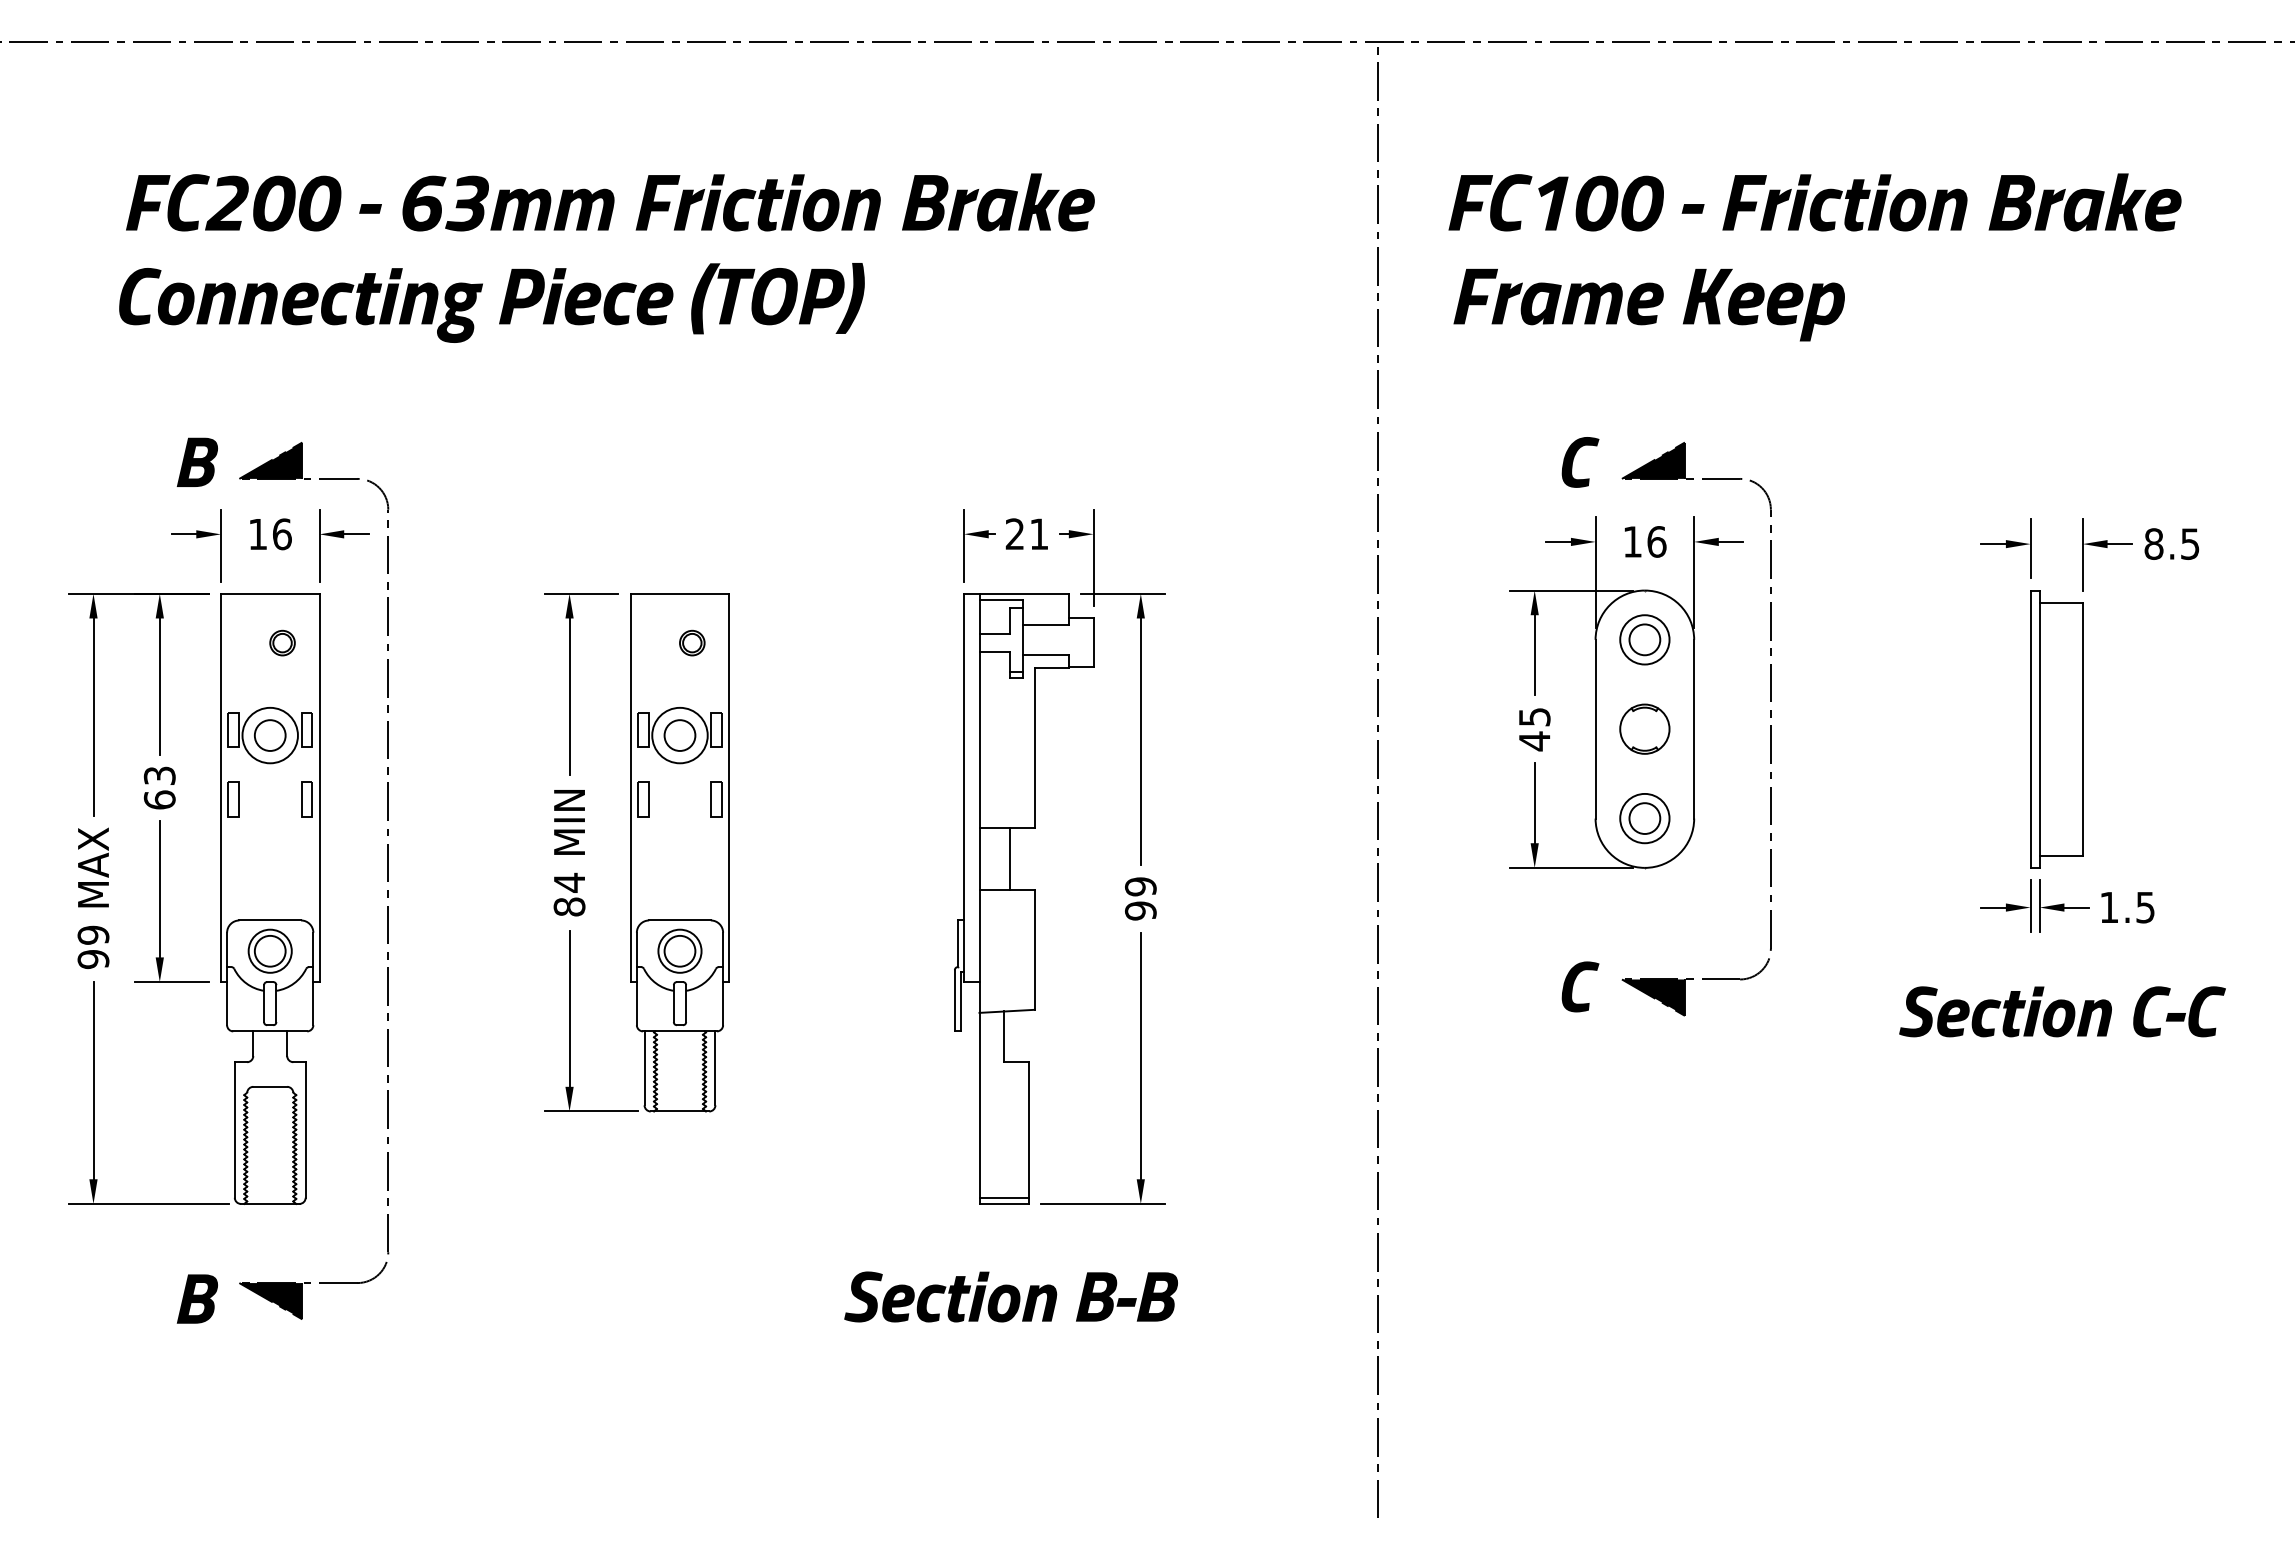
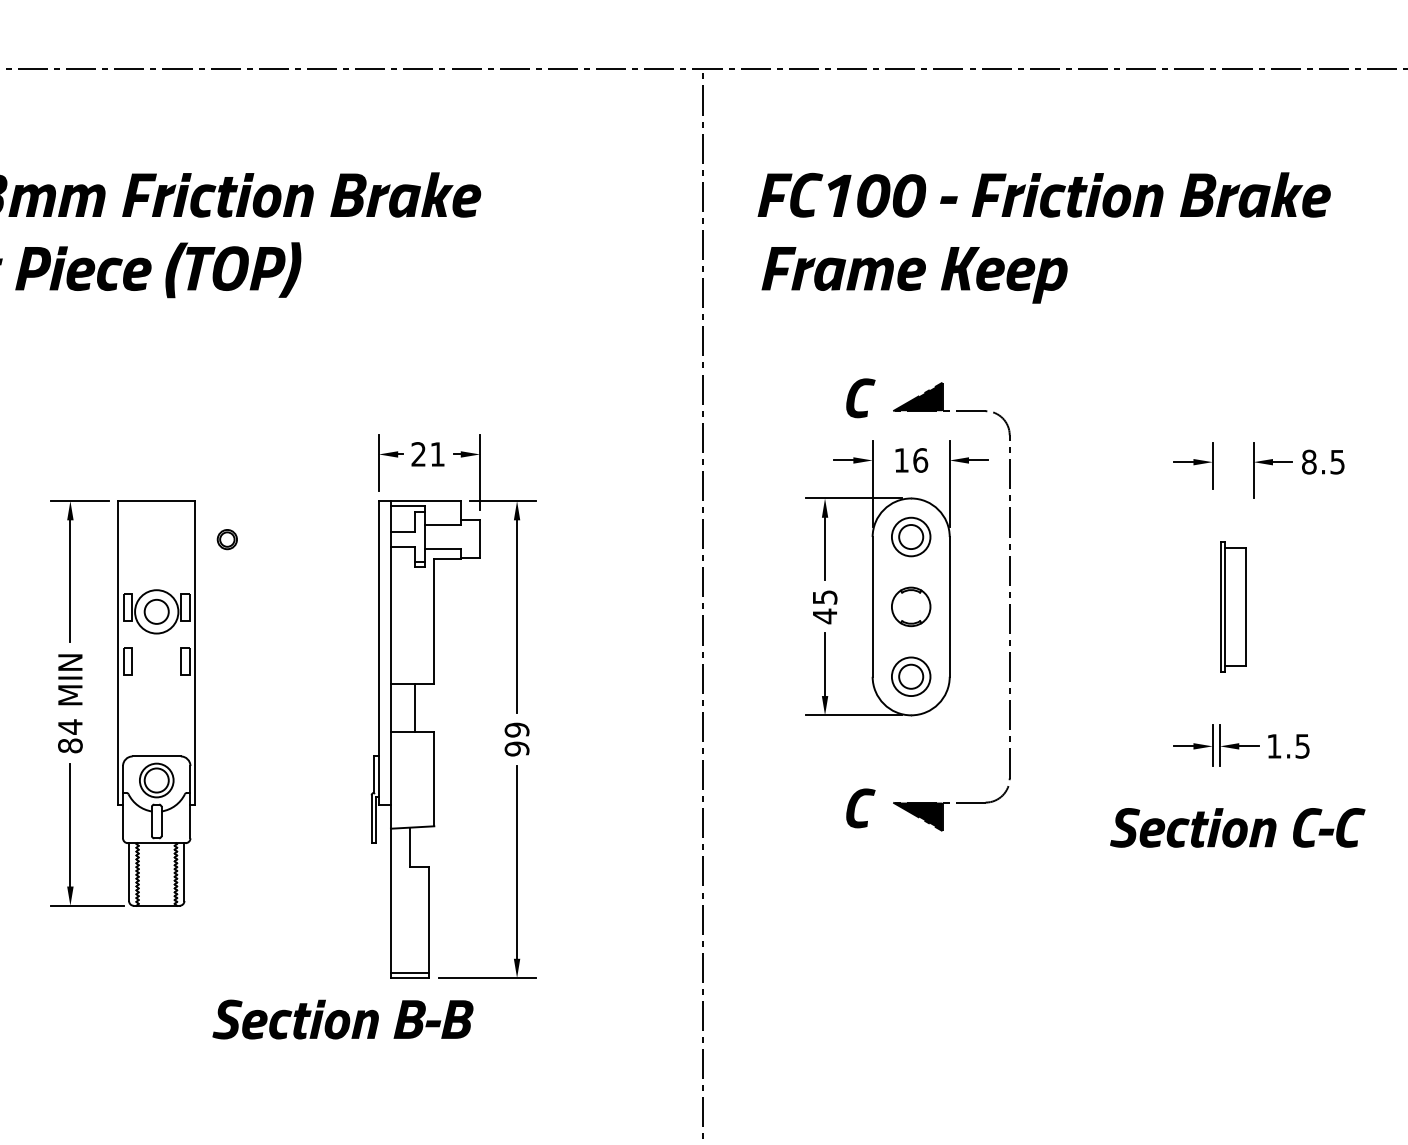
part: (692, 642) -> (227, 539), moved
part: (2056, 729) -> (1233, 607), size x0.6
text: (1010, 1296) -> (342, 1019), moved

